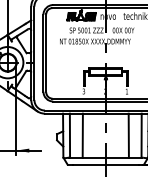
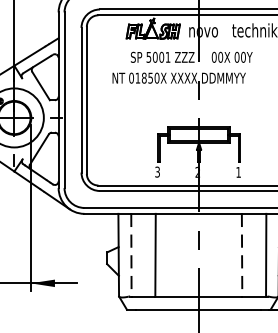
line: (69, 135) -> (130, 254), solid -> dashed
line: (128, 135) -> (241, 254), solid -> dashed

